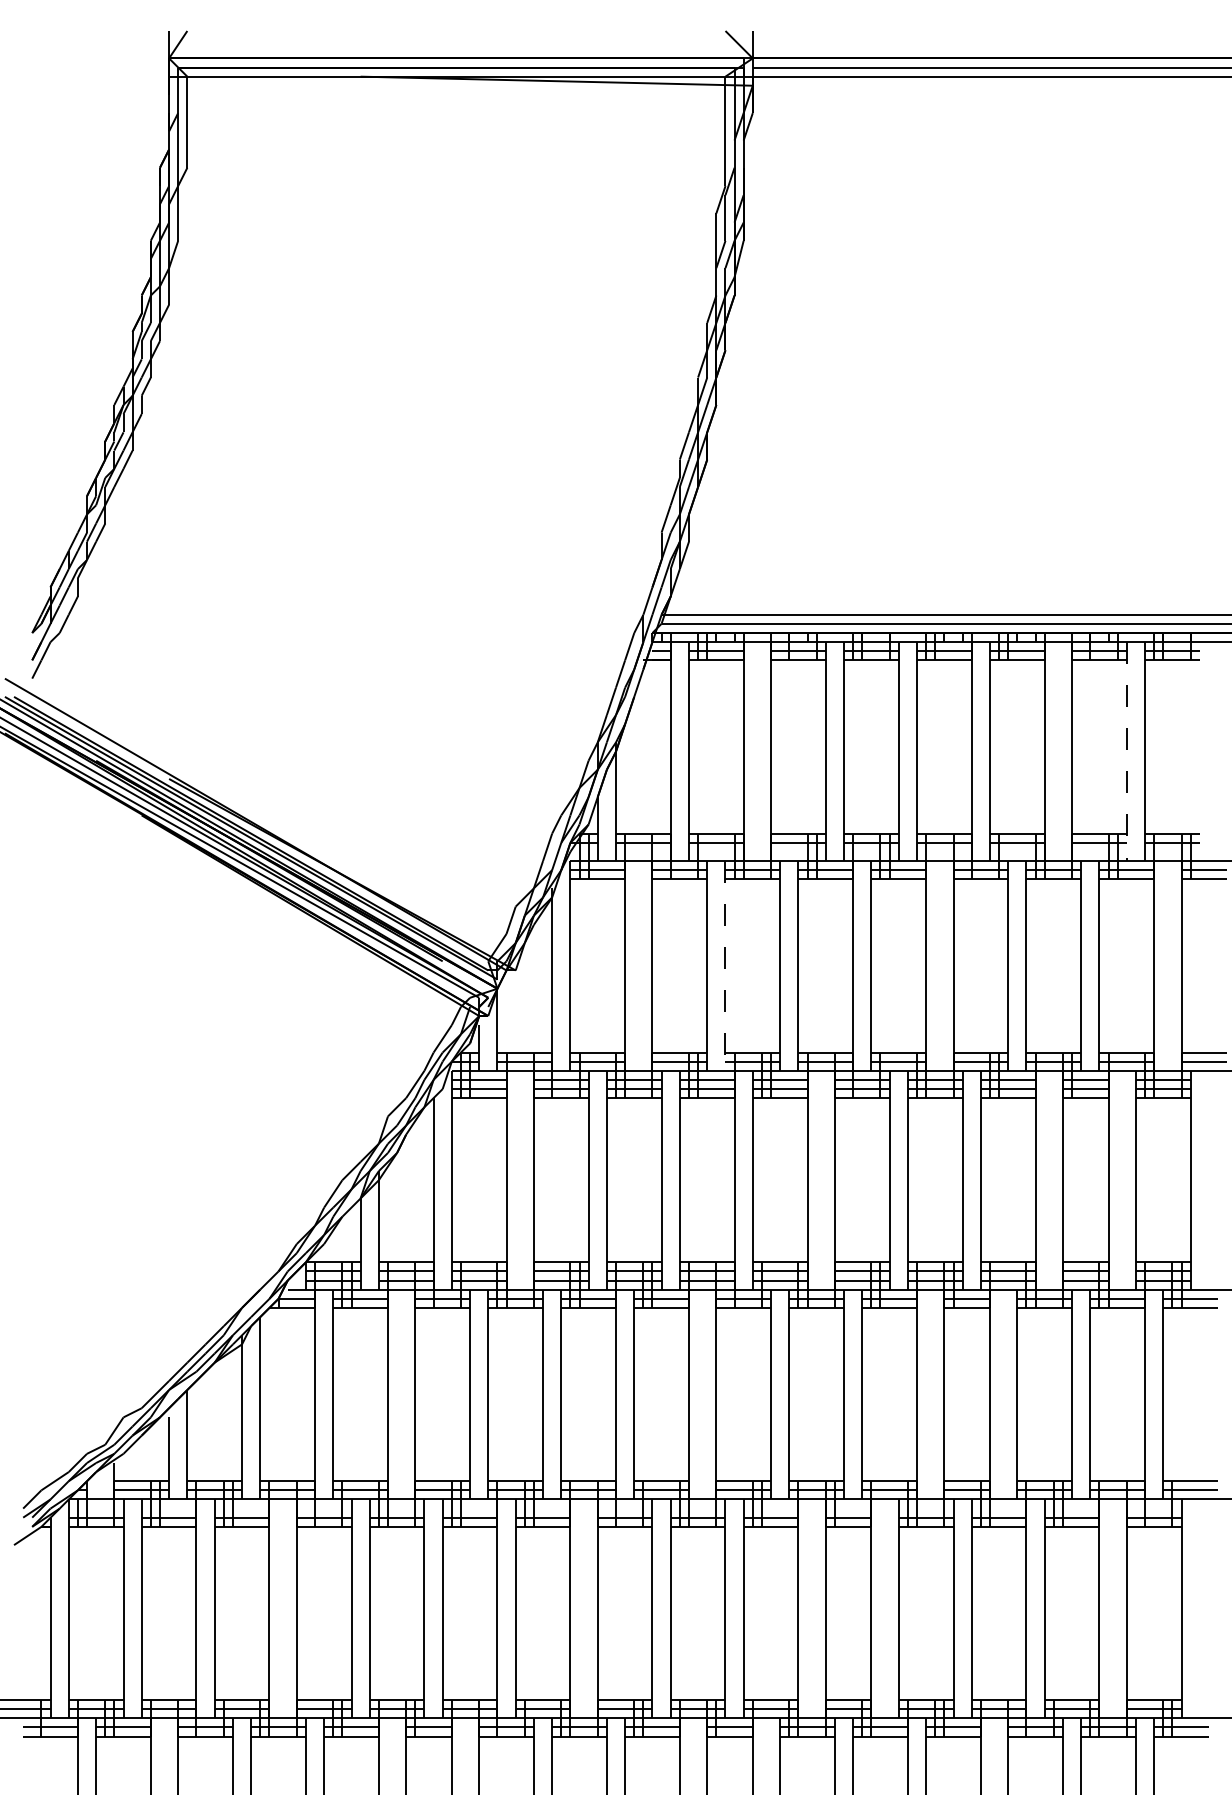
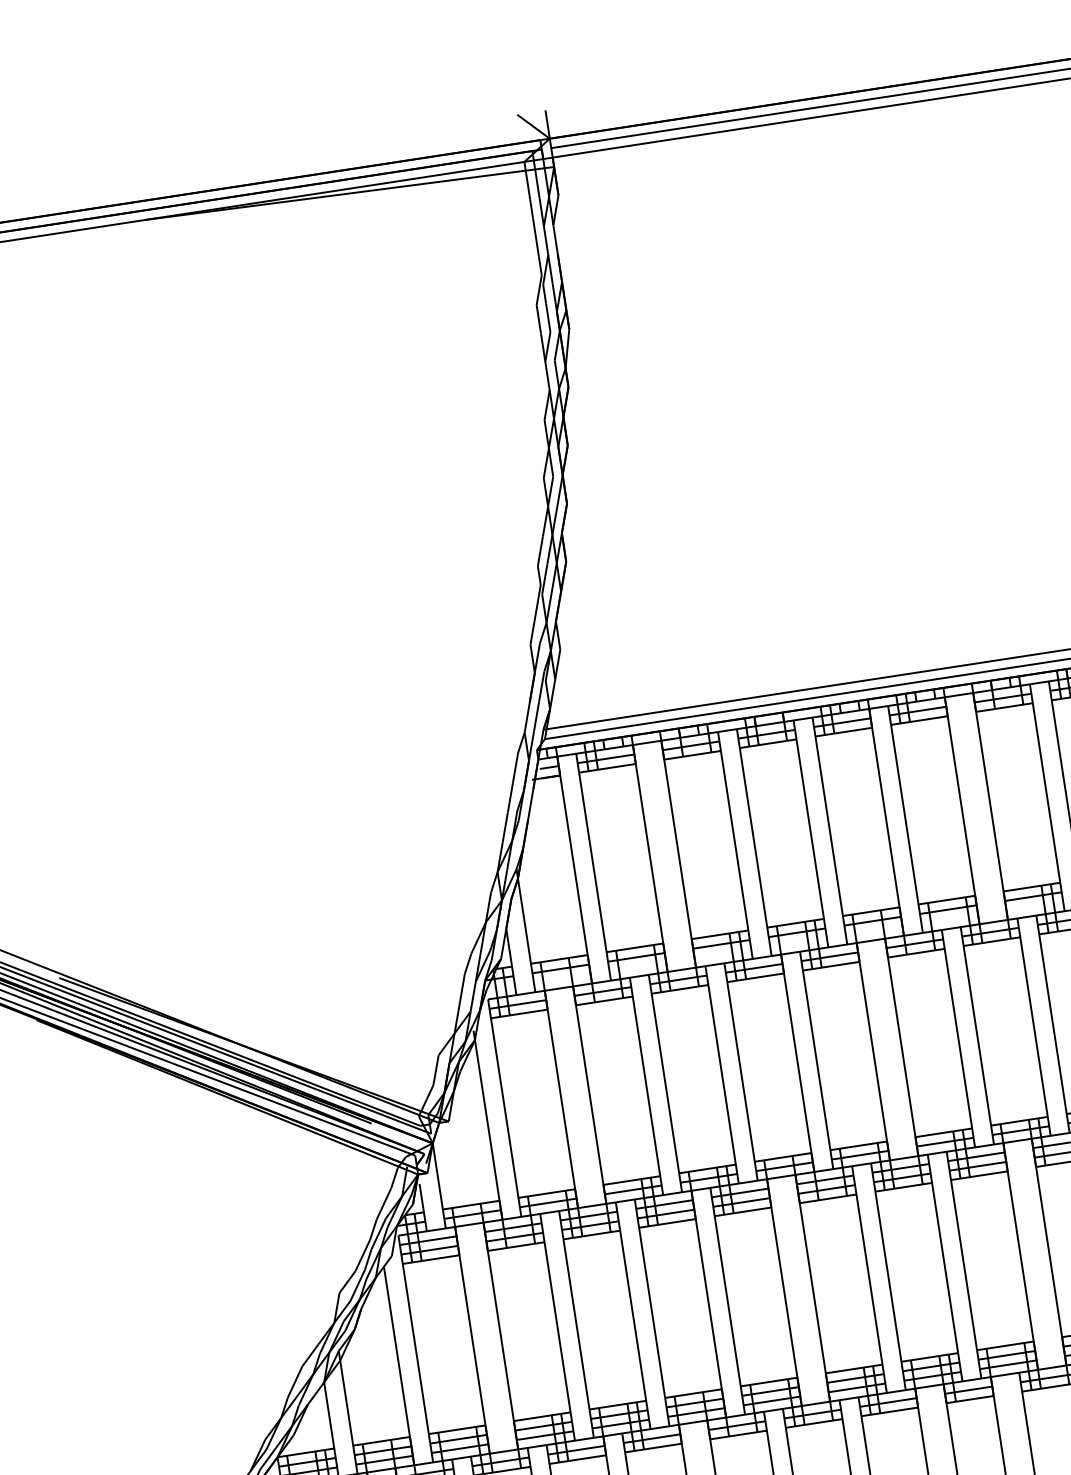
line: (1126, 752) -> (1047, 798), dashed -> solid
line: (725, 965) -> (665, 1083), dashed -> solid

